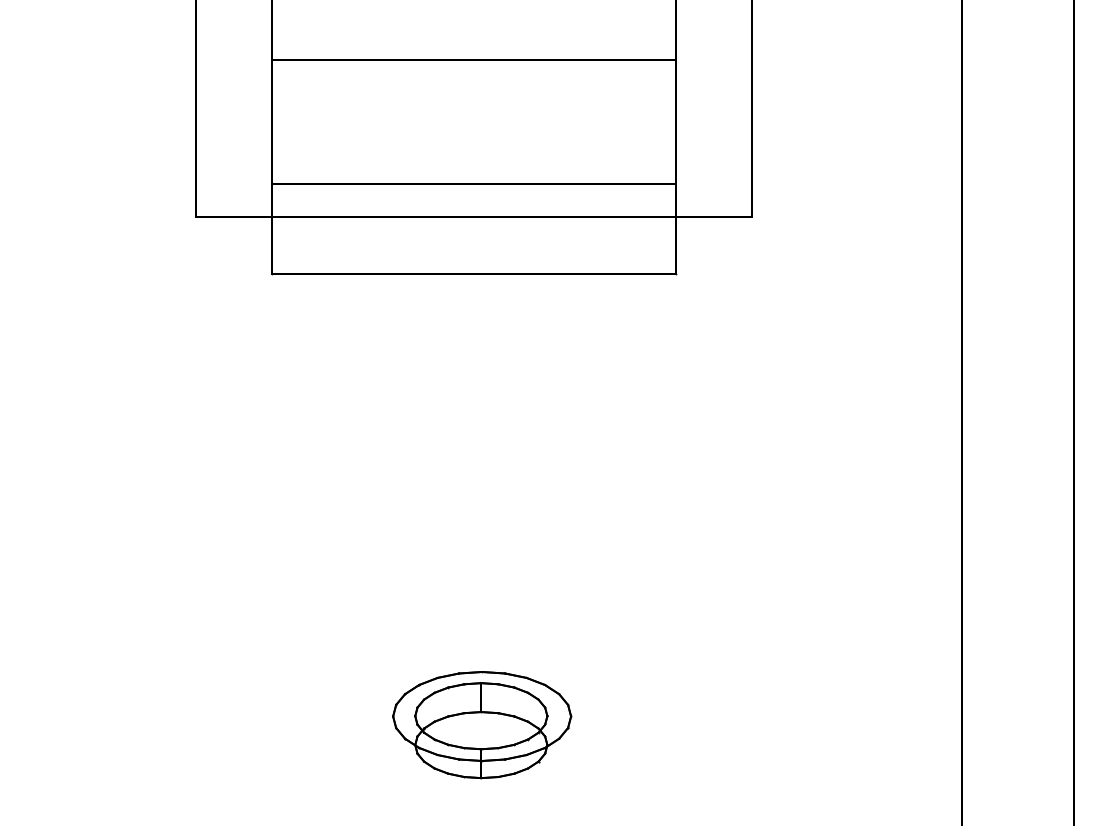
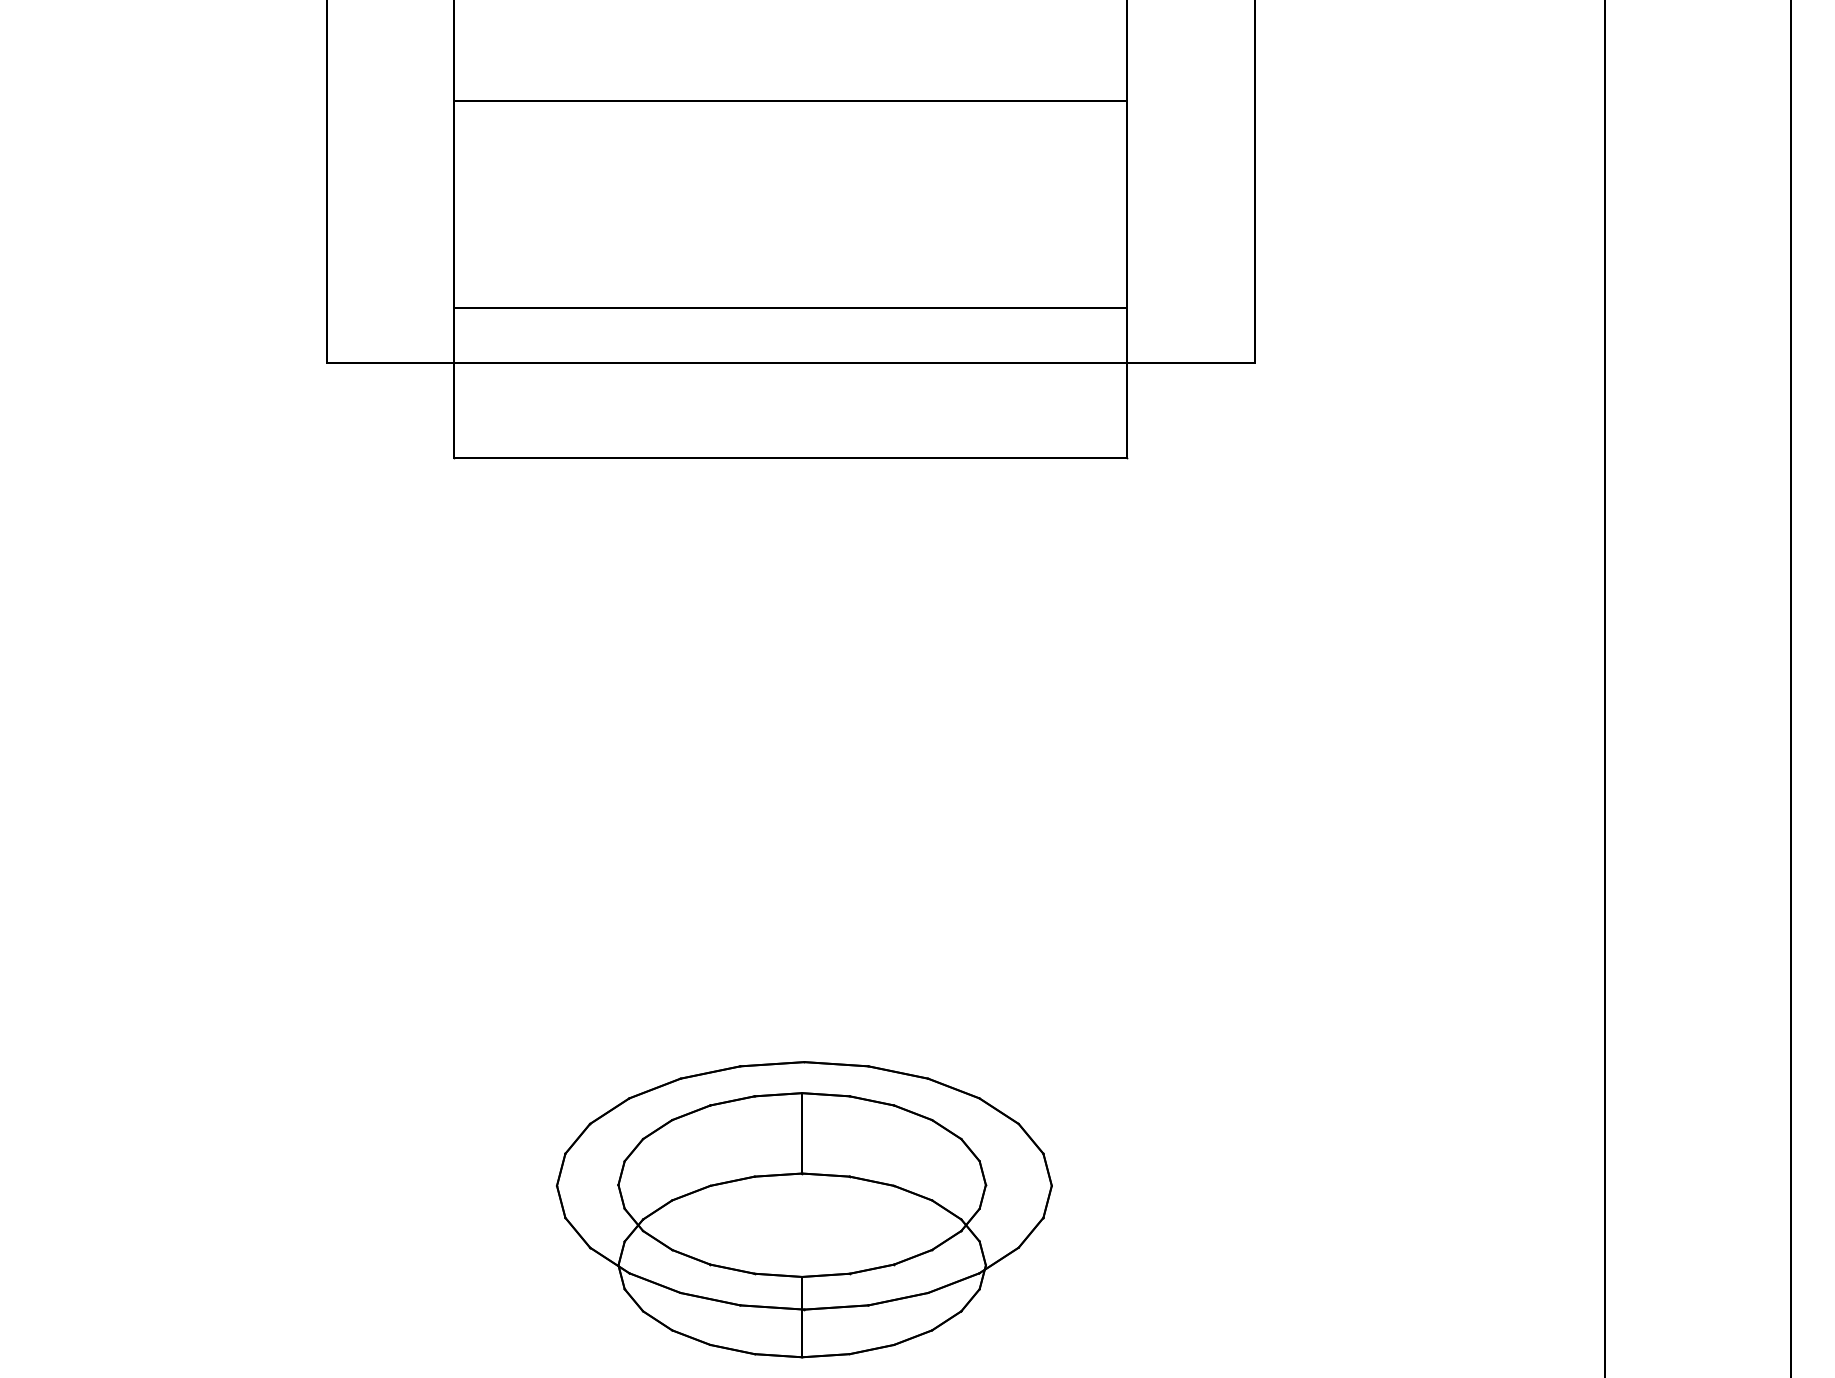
part: (481, 724) -> (803, 1208), size x1.67

